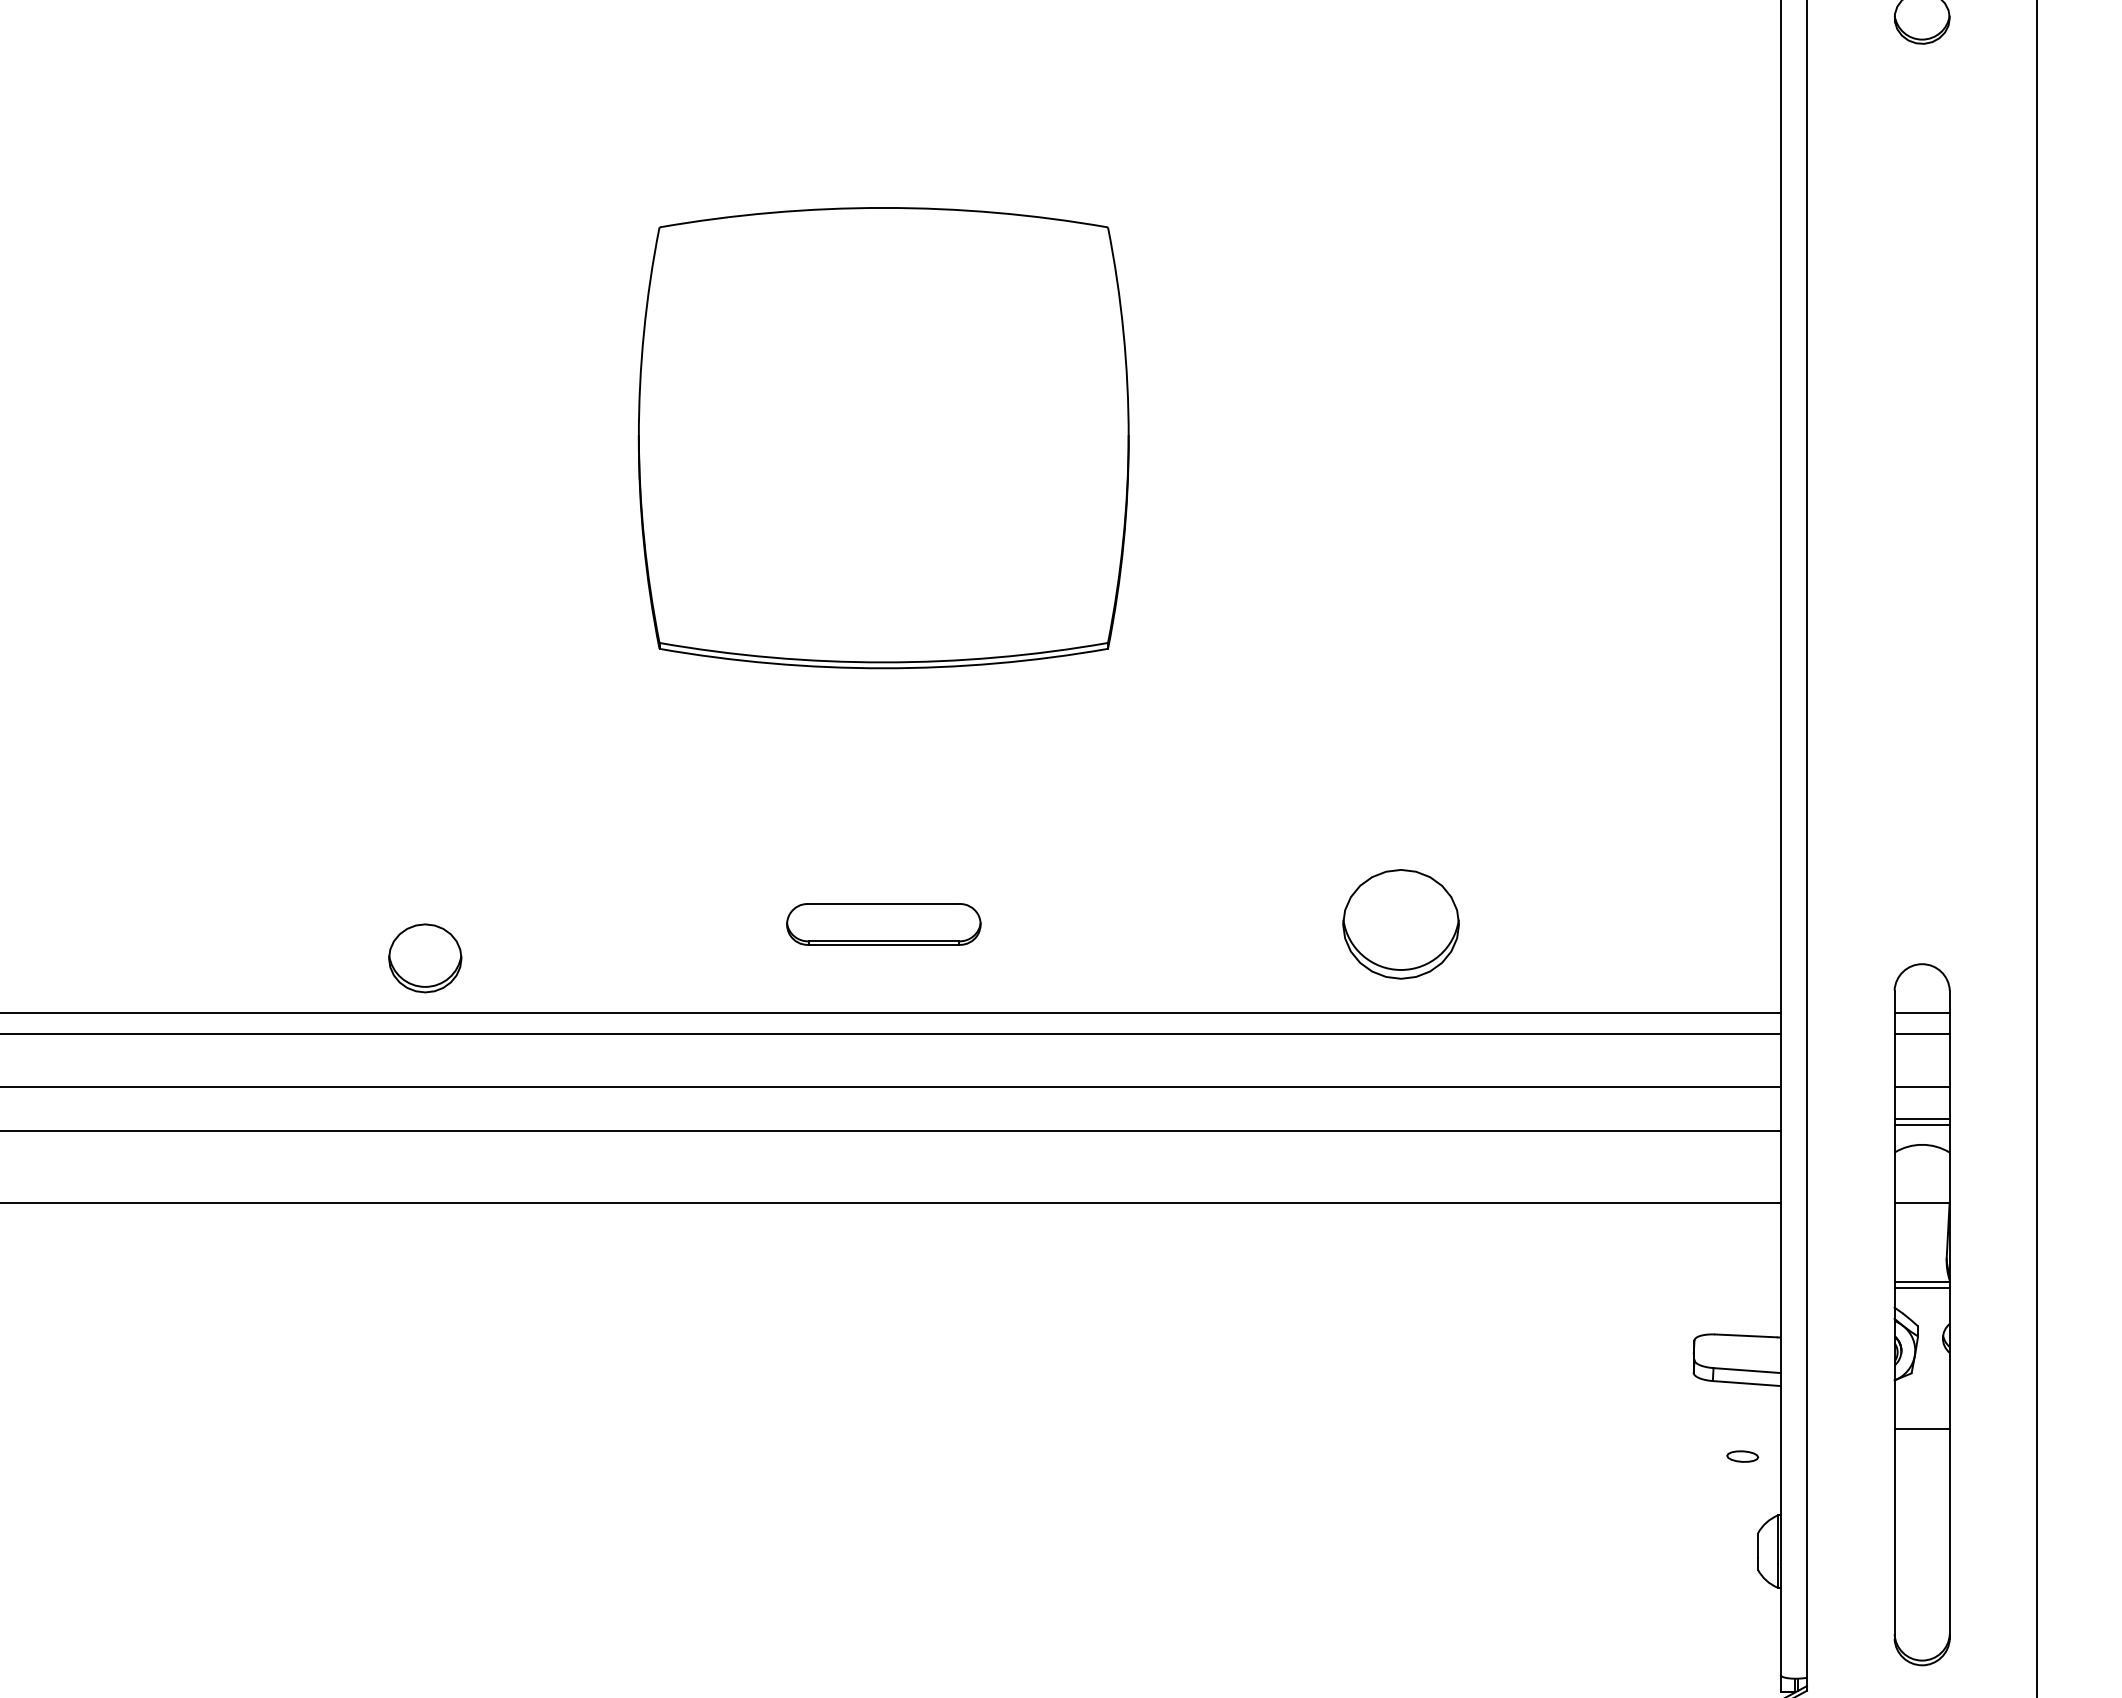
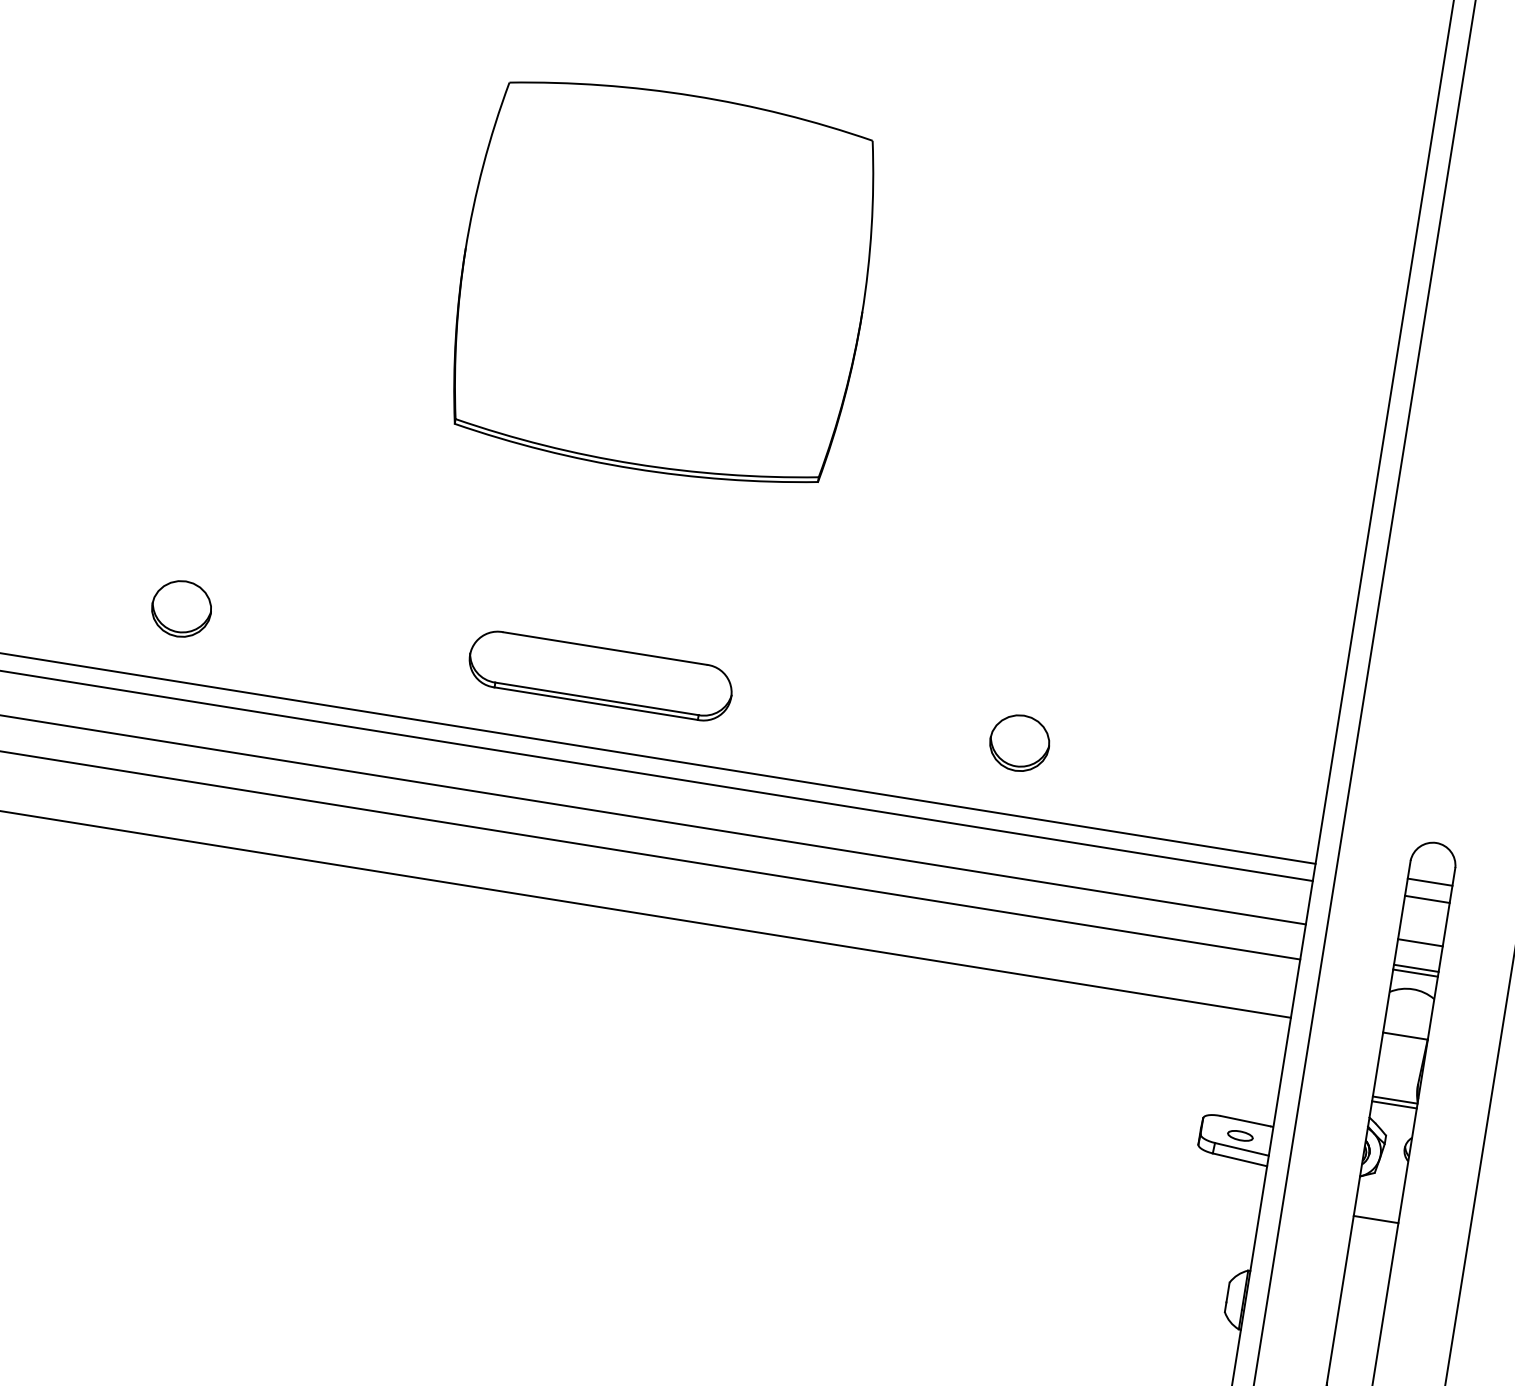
part: (883, 924) -> (600, 676), size x1.67
part: (1401, 924) -> (1019, 743), size x0.62
part: (425, 958) -> (181, 609), moved
part: (1742, 1456) -> (1240, 1135), moved

